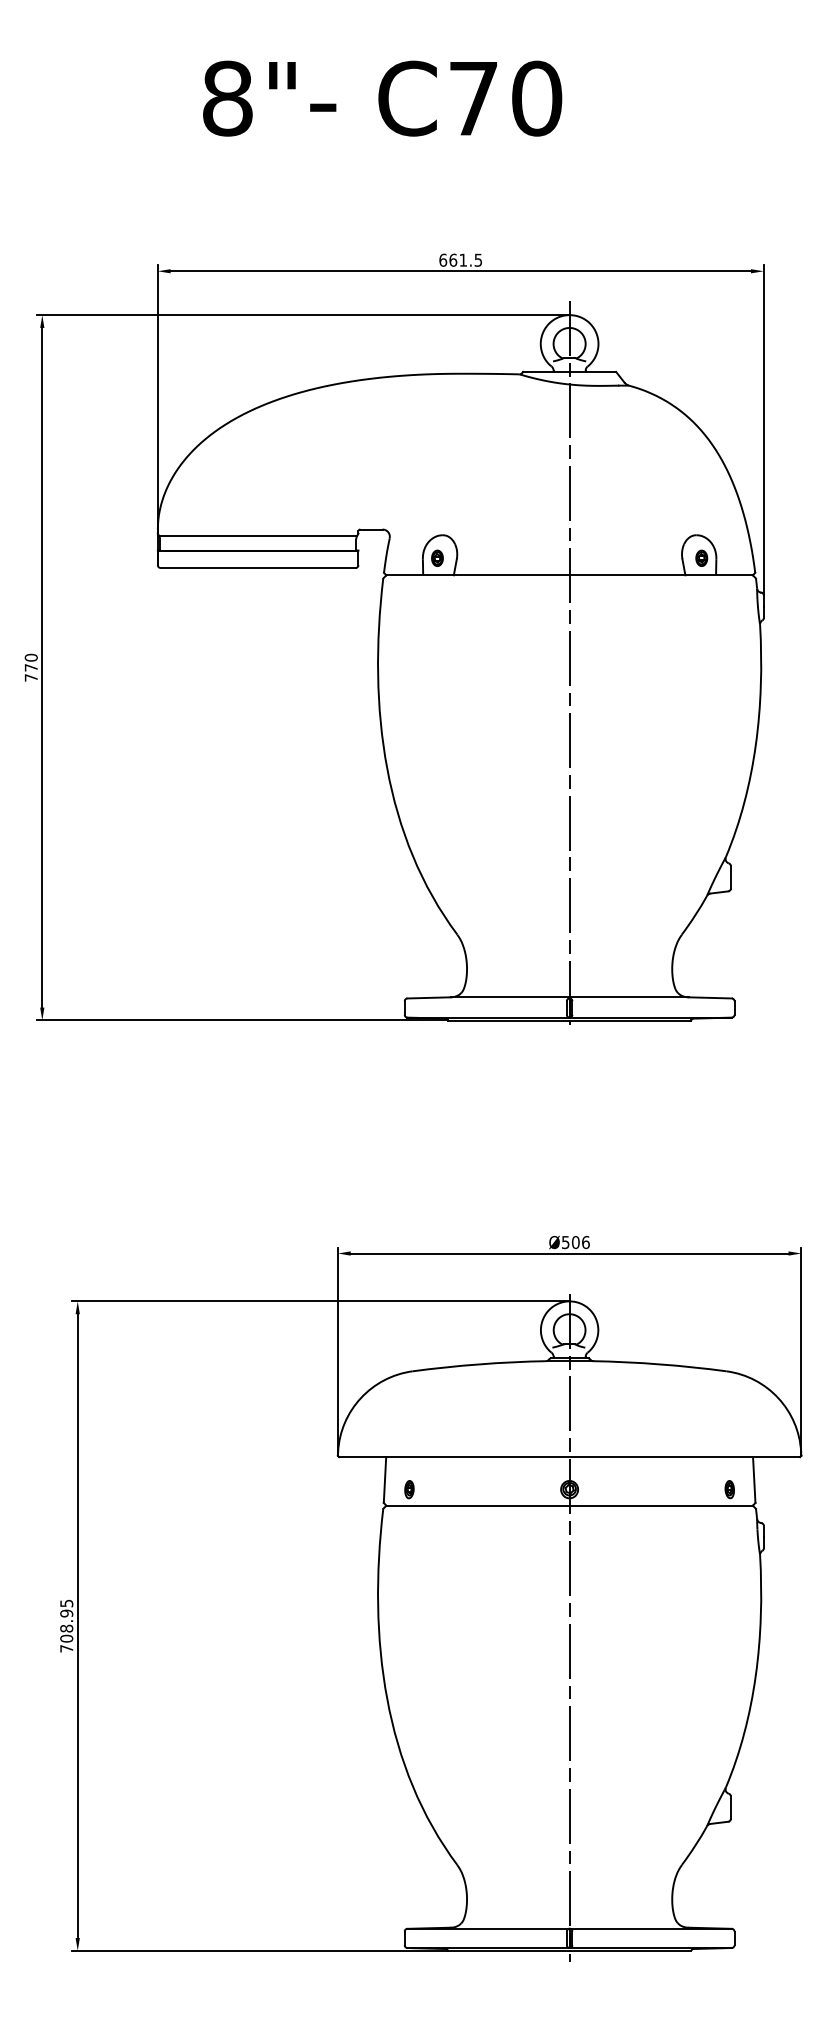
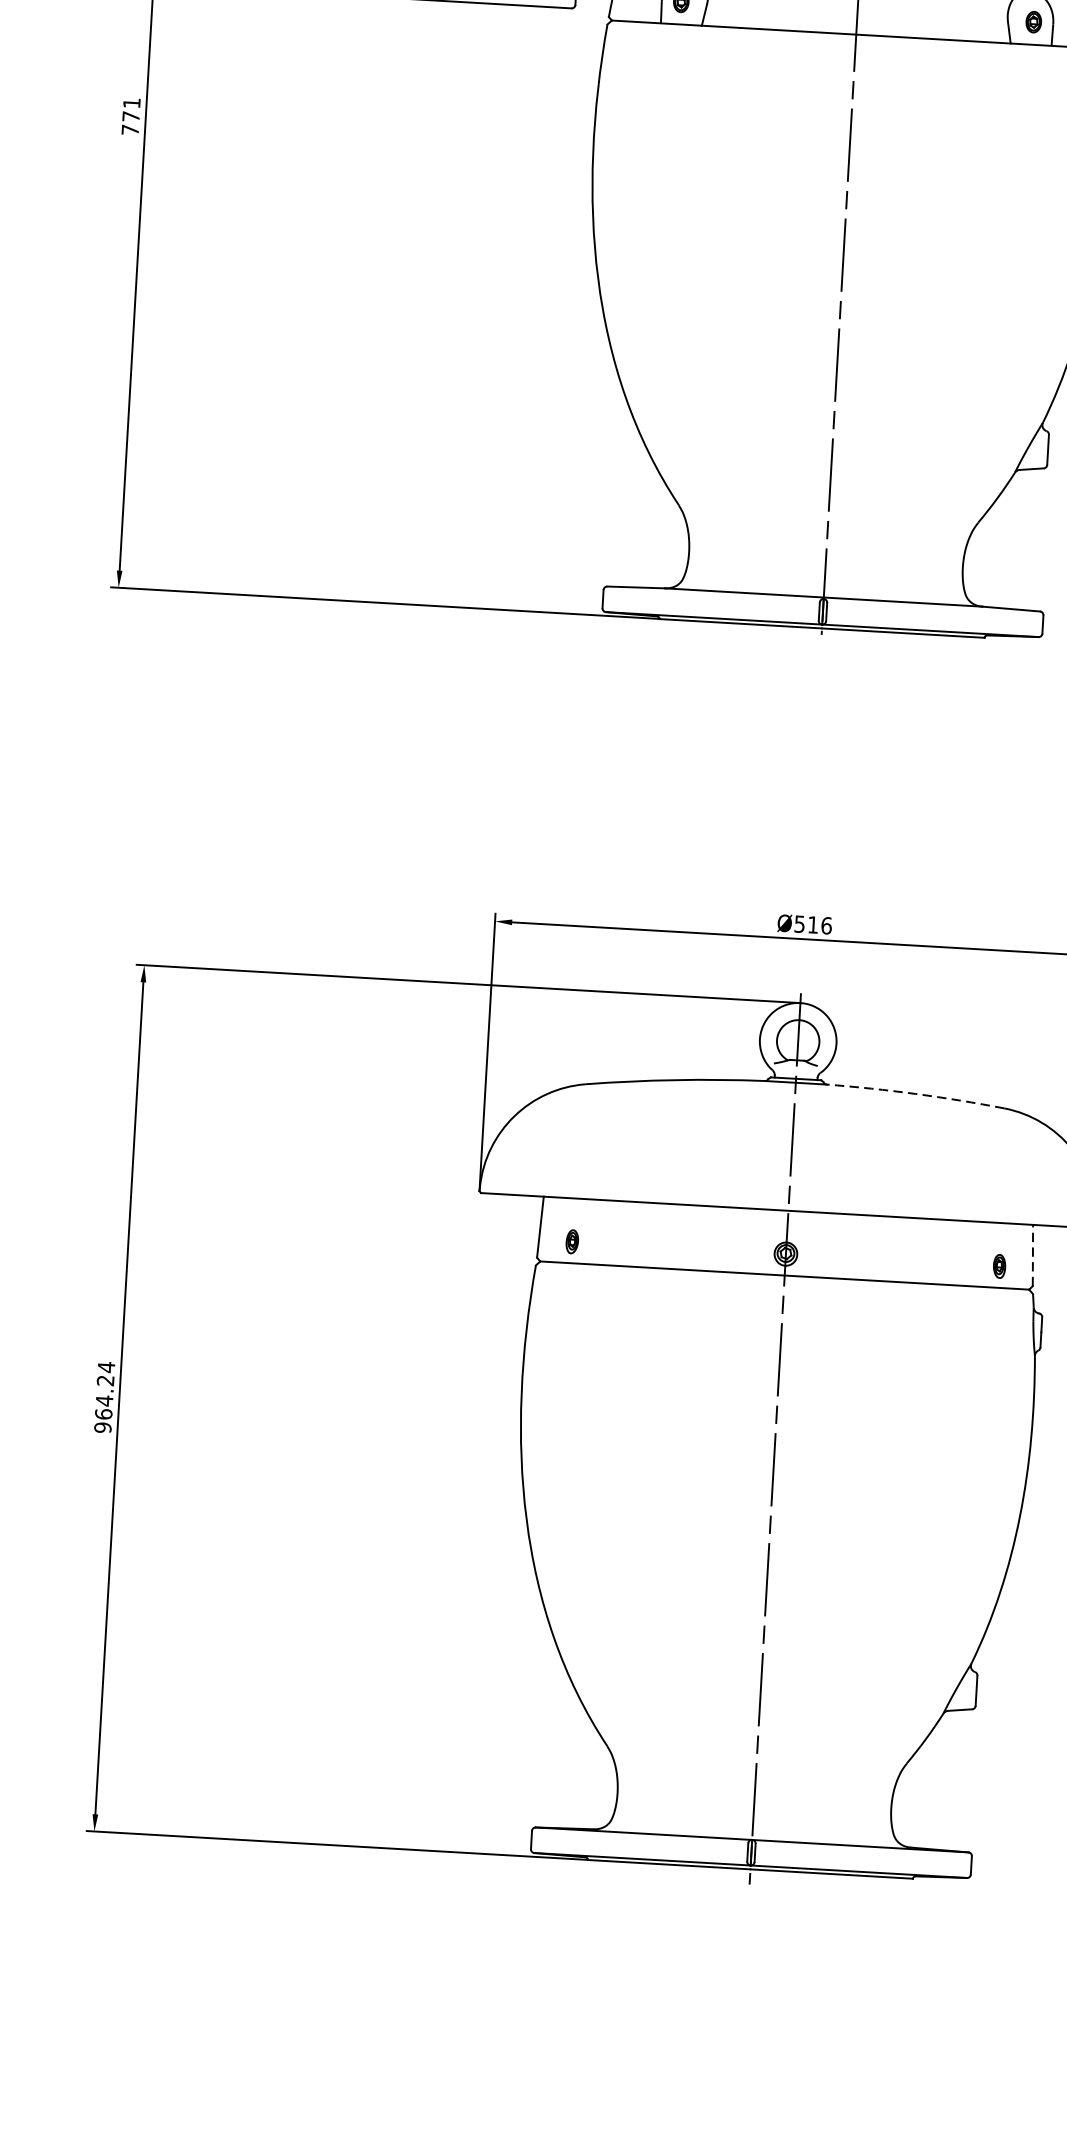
text: (30, 657) -> (130, 102), 770 -> 771
text: (575, 1242) -> (812, 924), Ø506 -> Ø516
arc: (659, 1364) -> (915, 1094), solid -> dashed
line: (754, 1480) -> (1033, 1256), solid -> dashed
text: (66, 1625) -> (104, 1396), 708.95 -> 964.24

